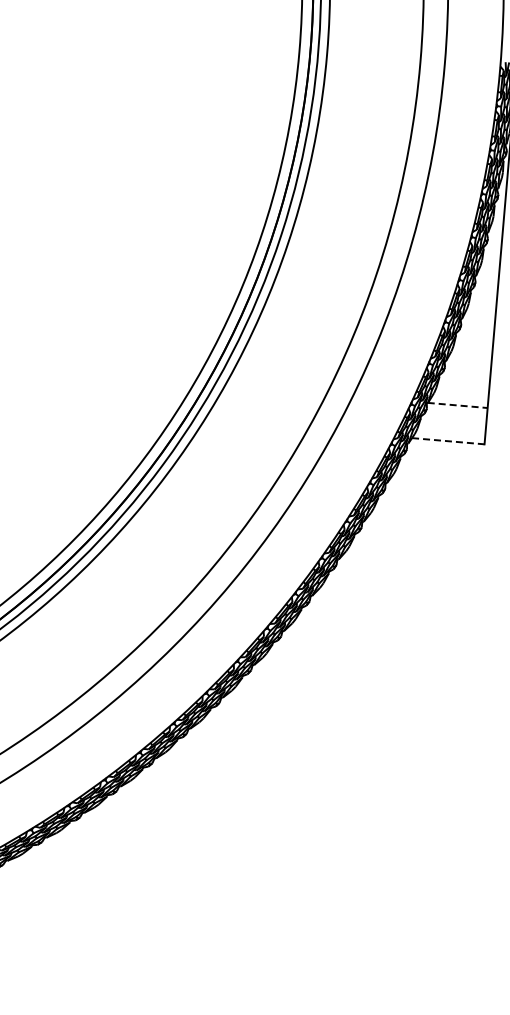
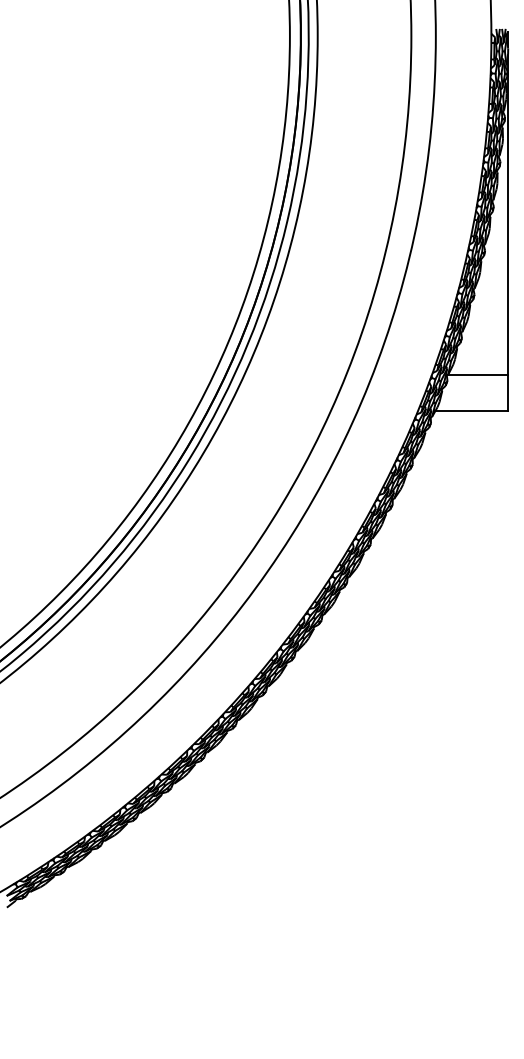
line: (458, 405) -> (478, 375), dashed -> solid
line: (449, 441) -> (472, 411), dashed -> solid

